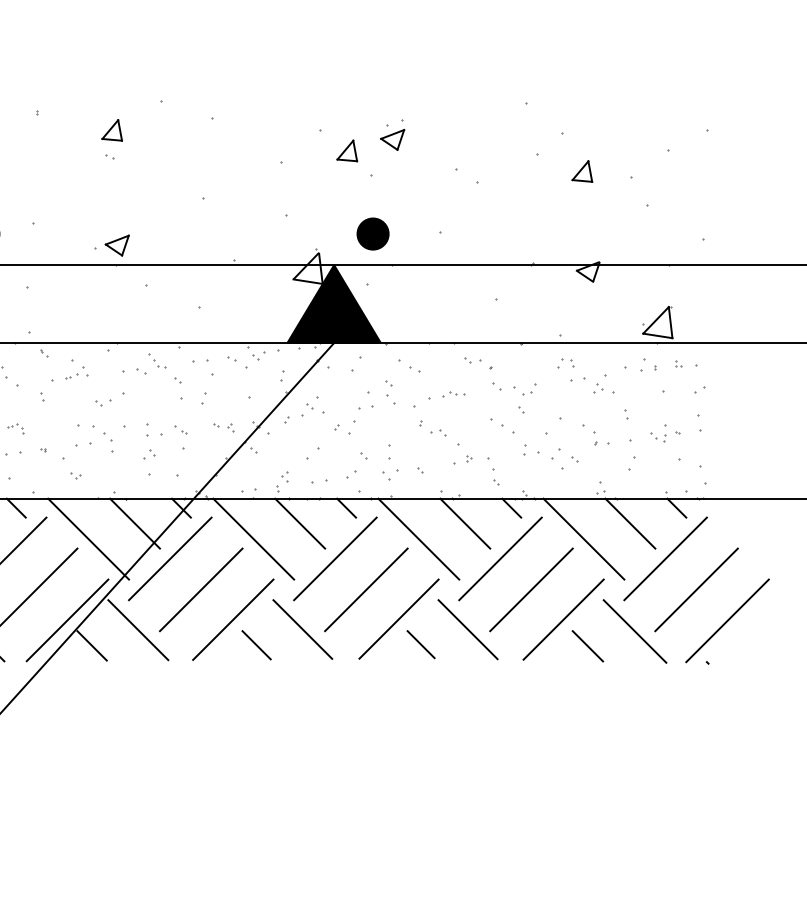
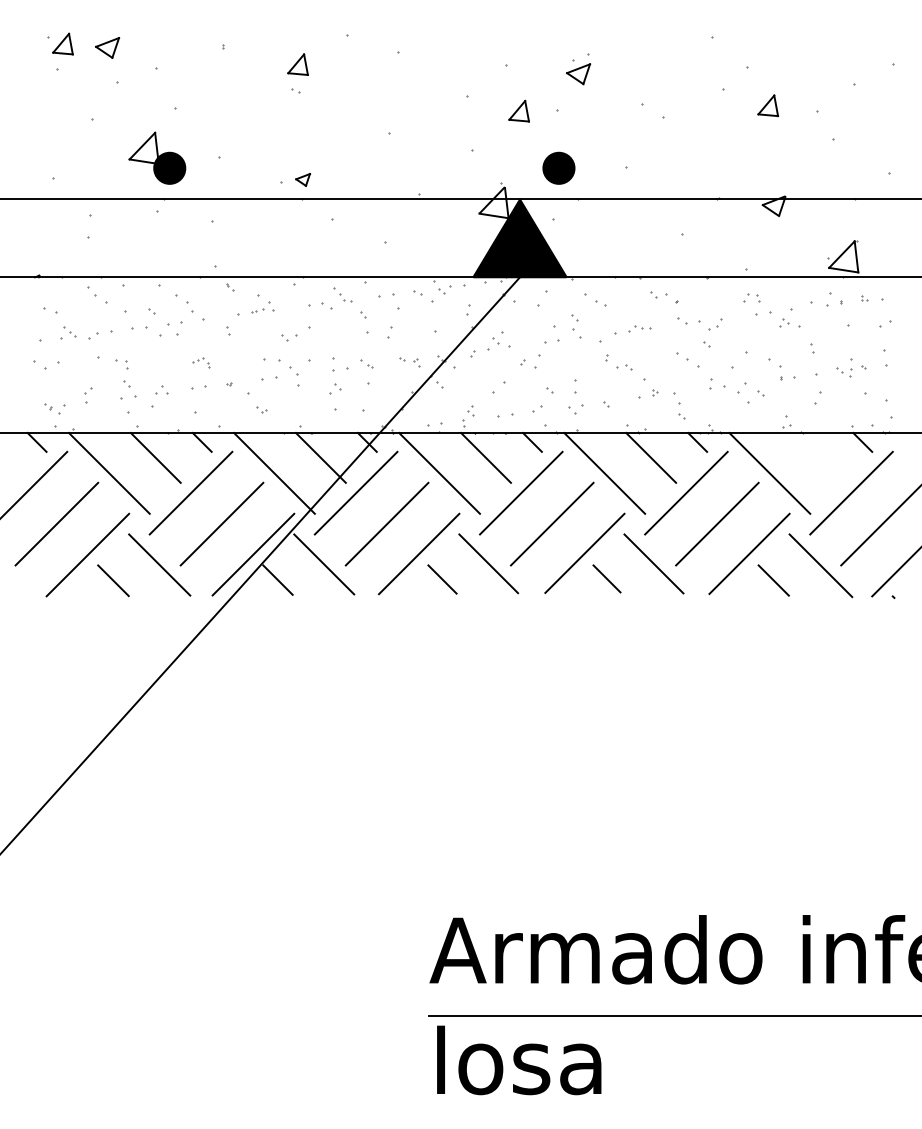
part: (346, 150) -> (518, 110), moved
part: (116, 245) -> (302, 179), size x0.6
line: (630, 523) -> (816, 457), removed

